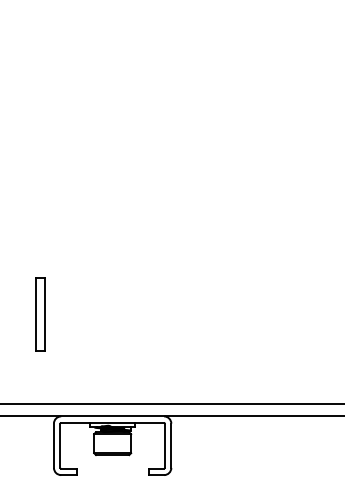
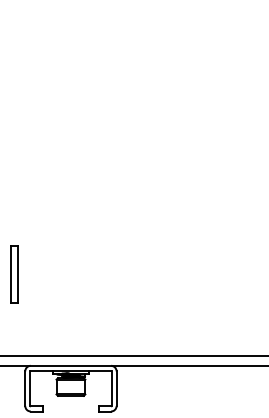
part: (40, 314) -> (14, 274), moved

